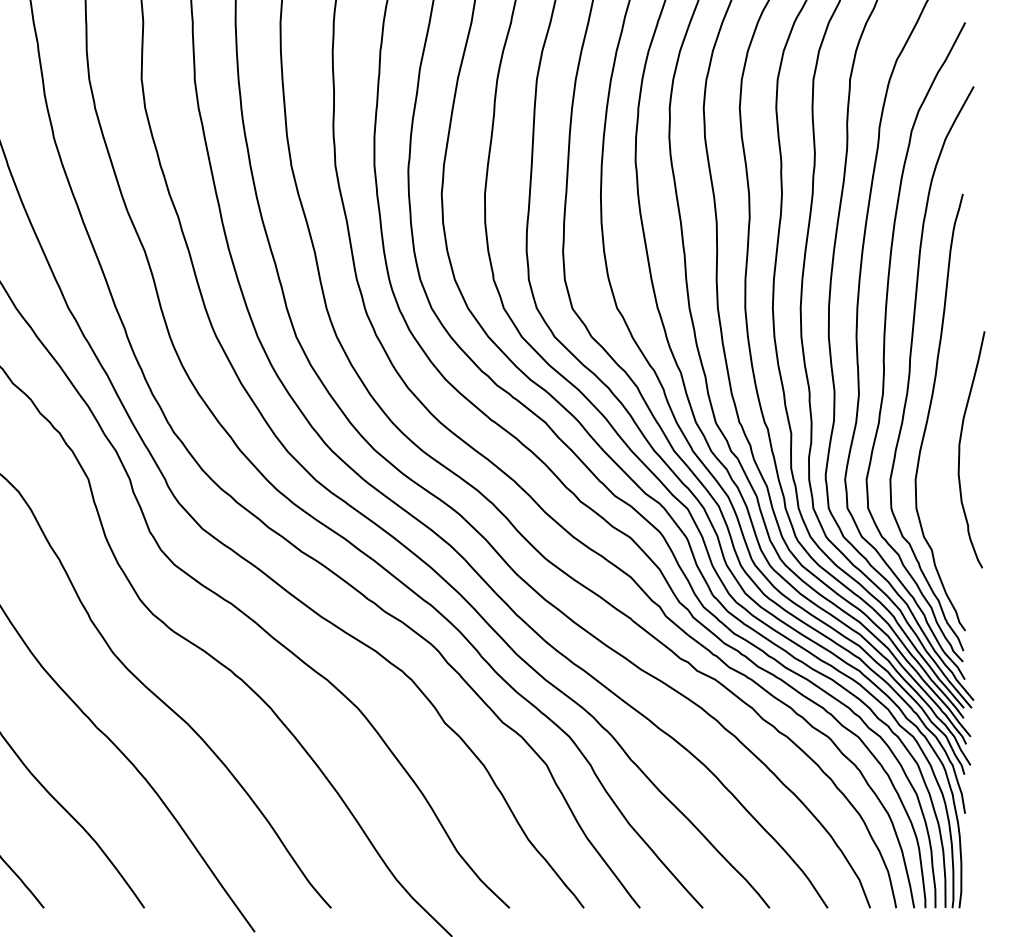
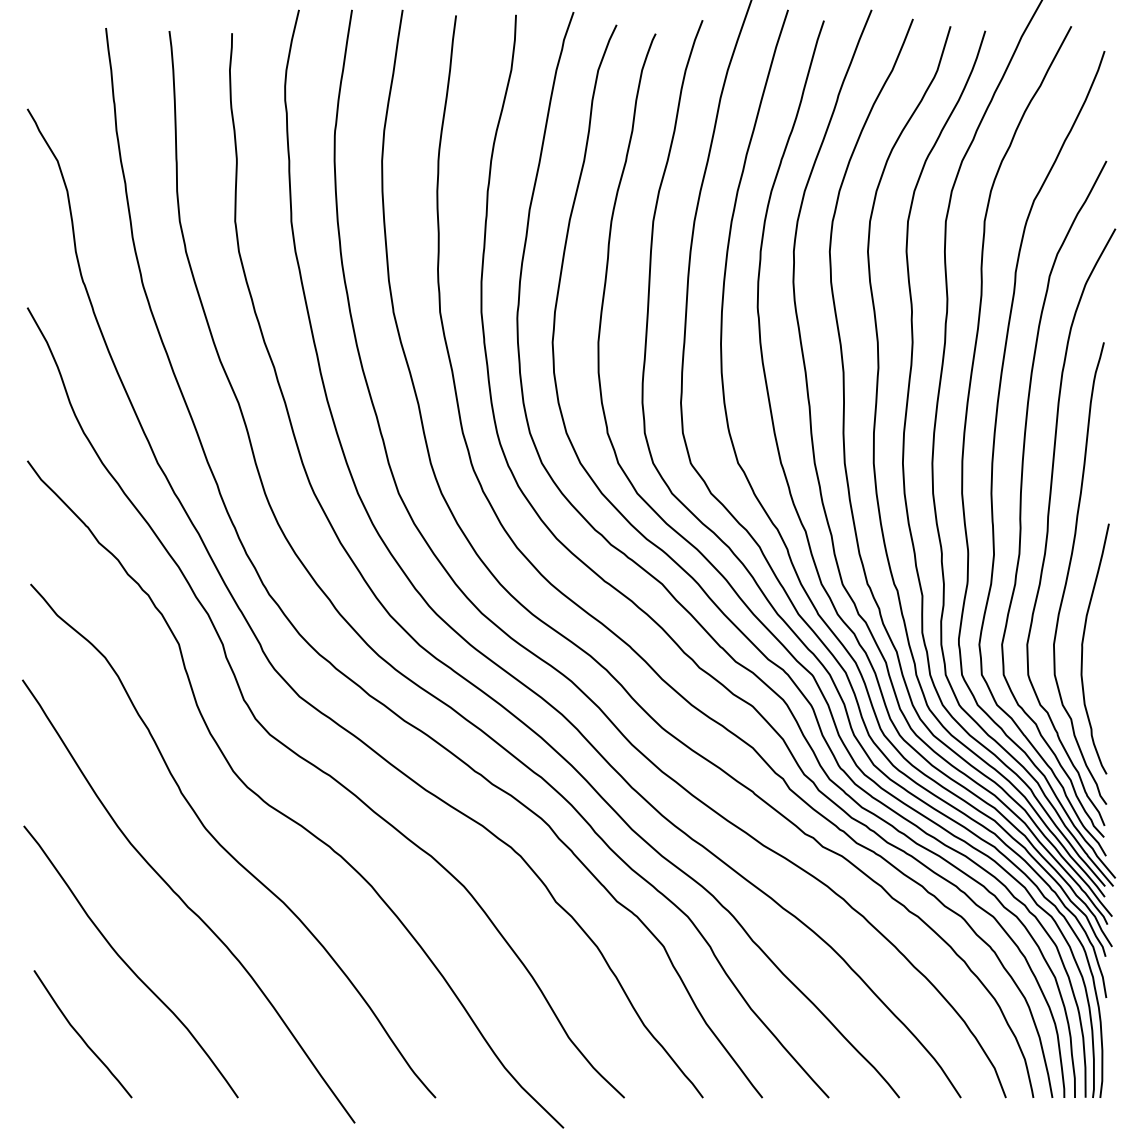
curve: (960, 449) -> (1083, 648), moved

